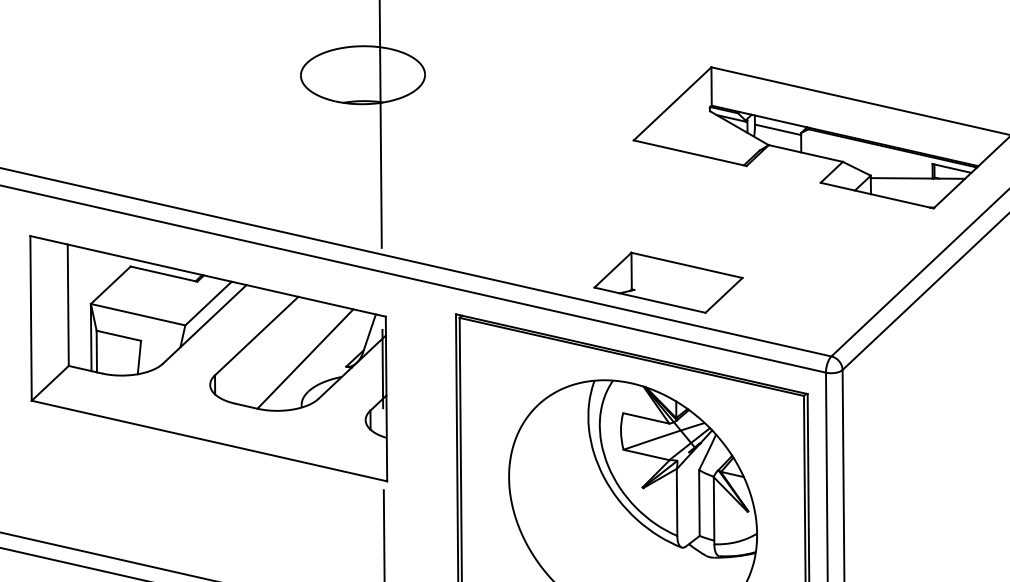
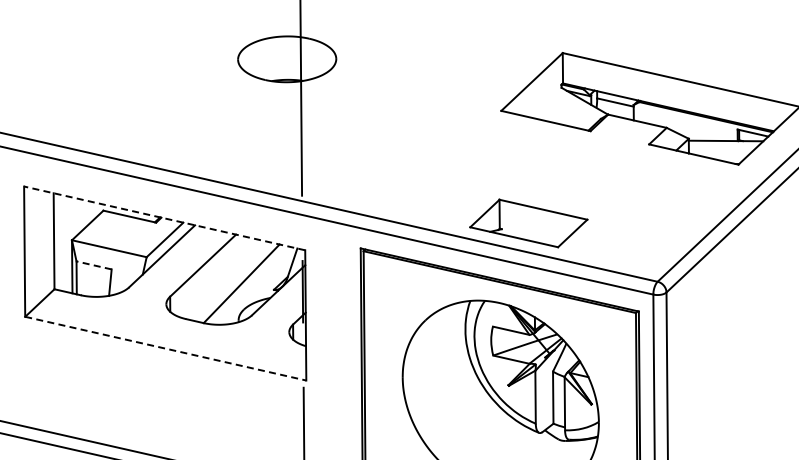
line: (207, 276) -> (164, 218), solid -> dashed
line: (118, 335) -> (93, 265), solid -> dashed
line: (210, 440) -> (166, 348), solid -> dashed

